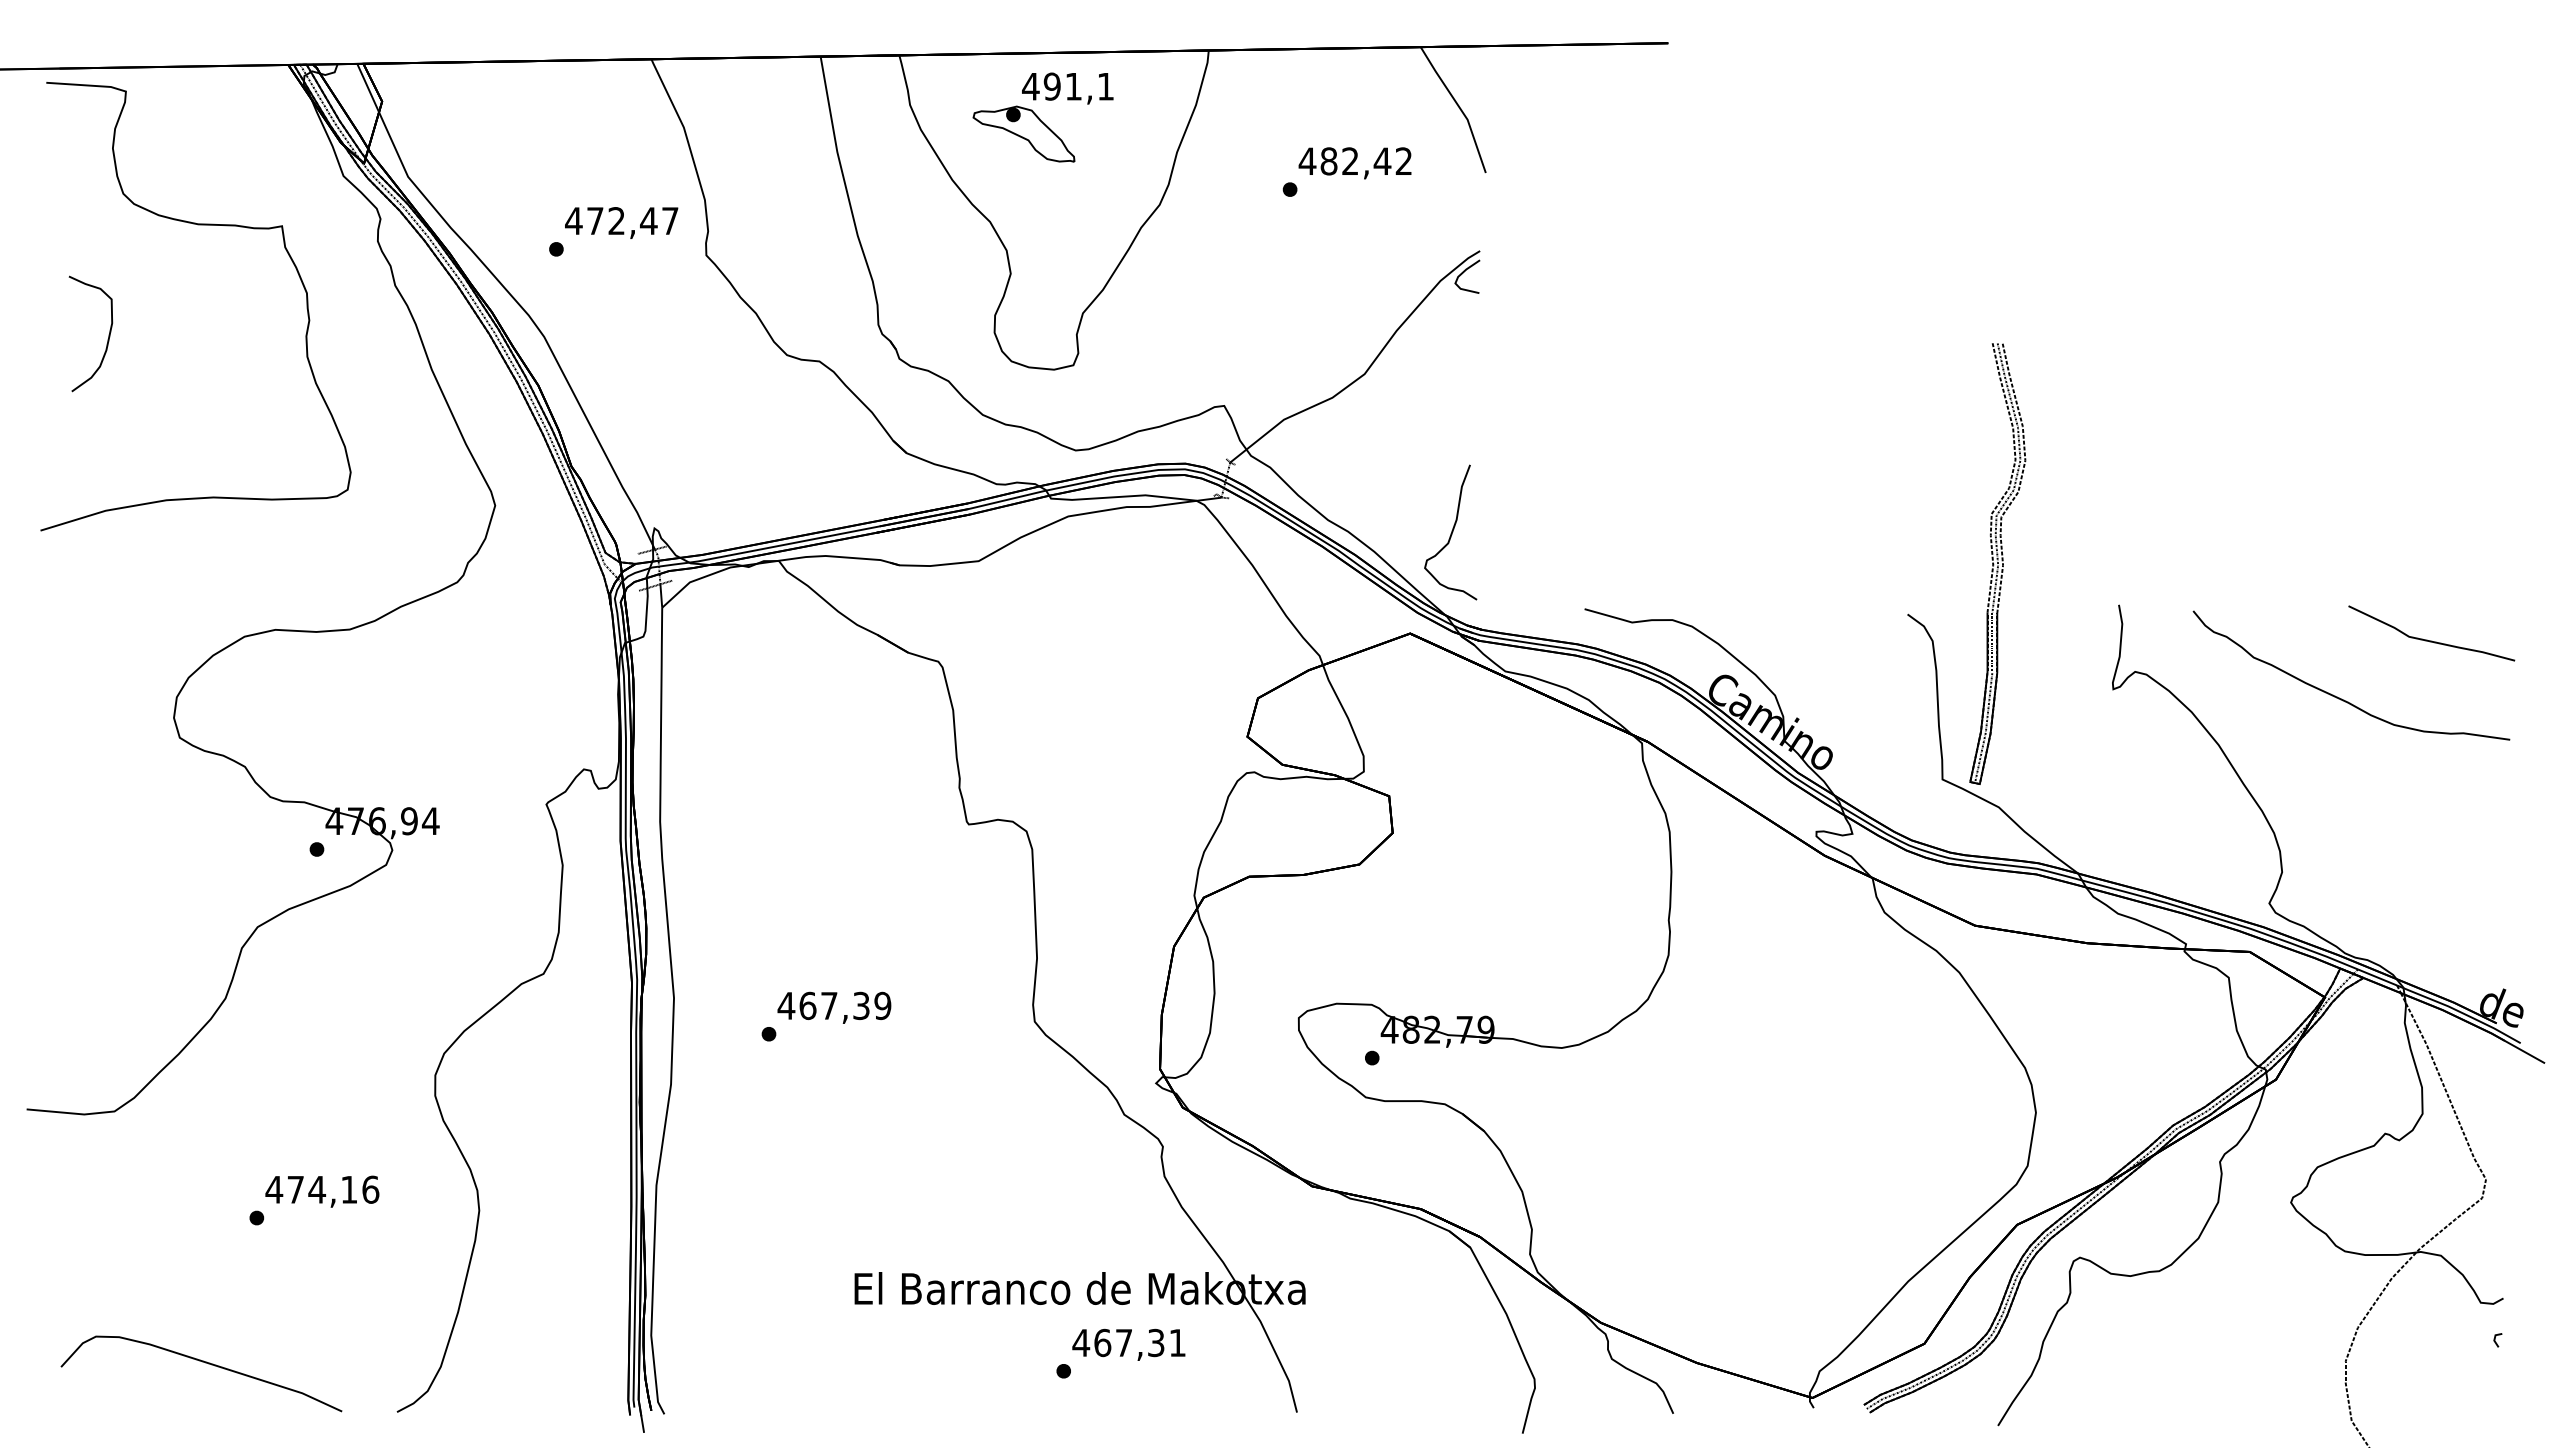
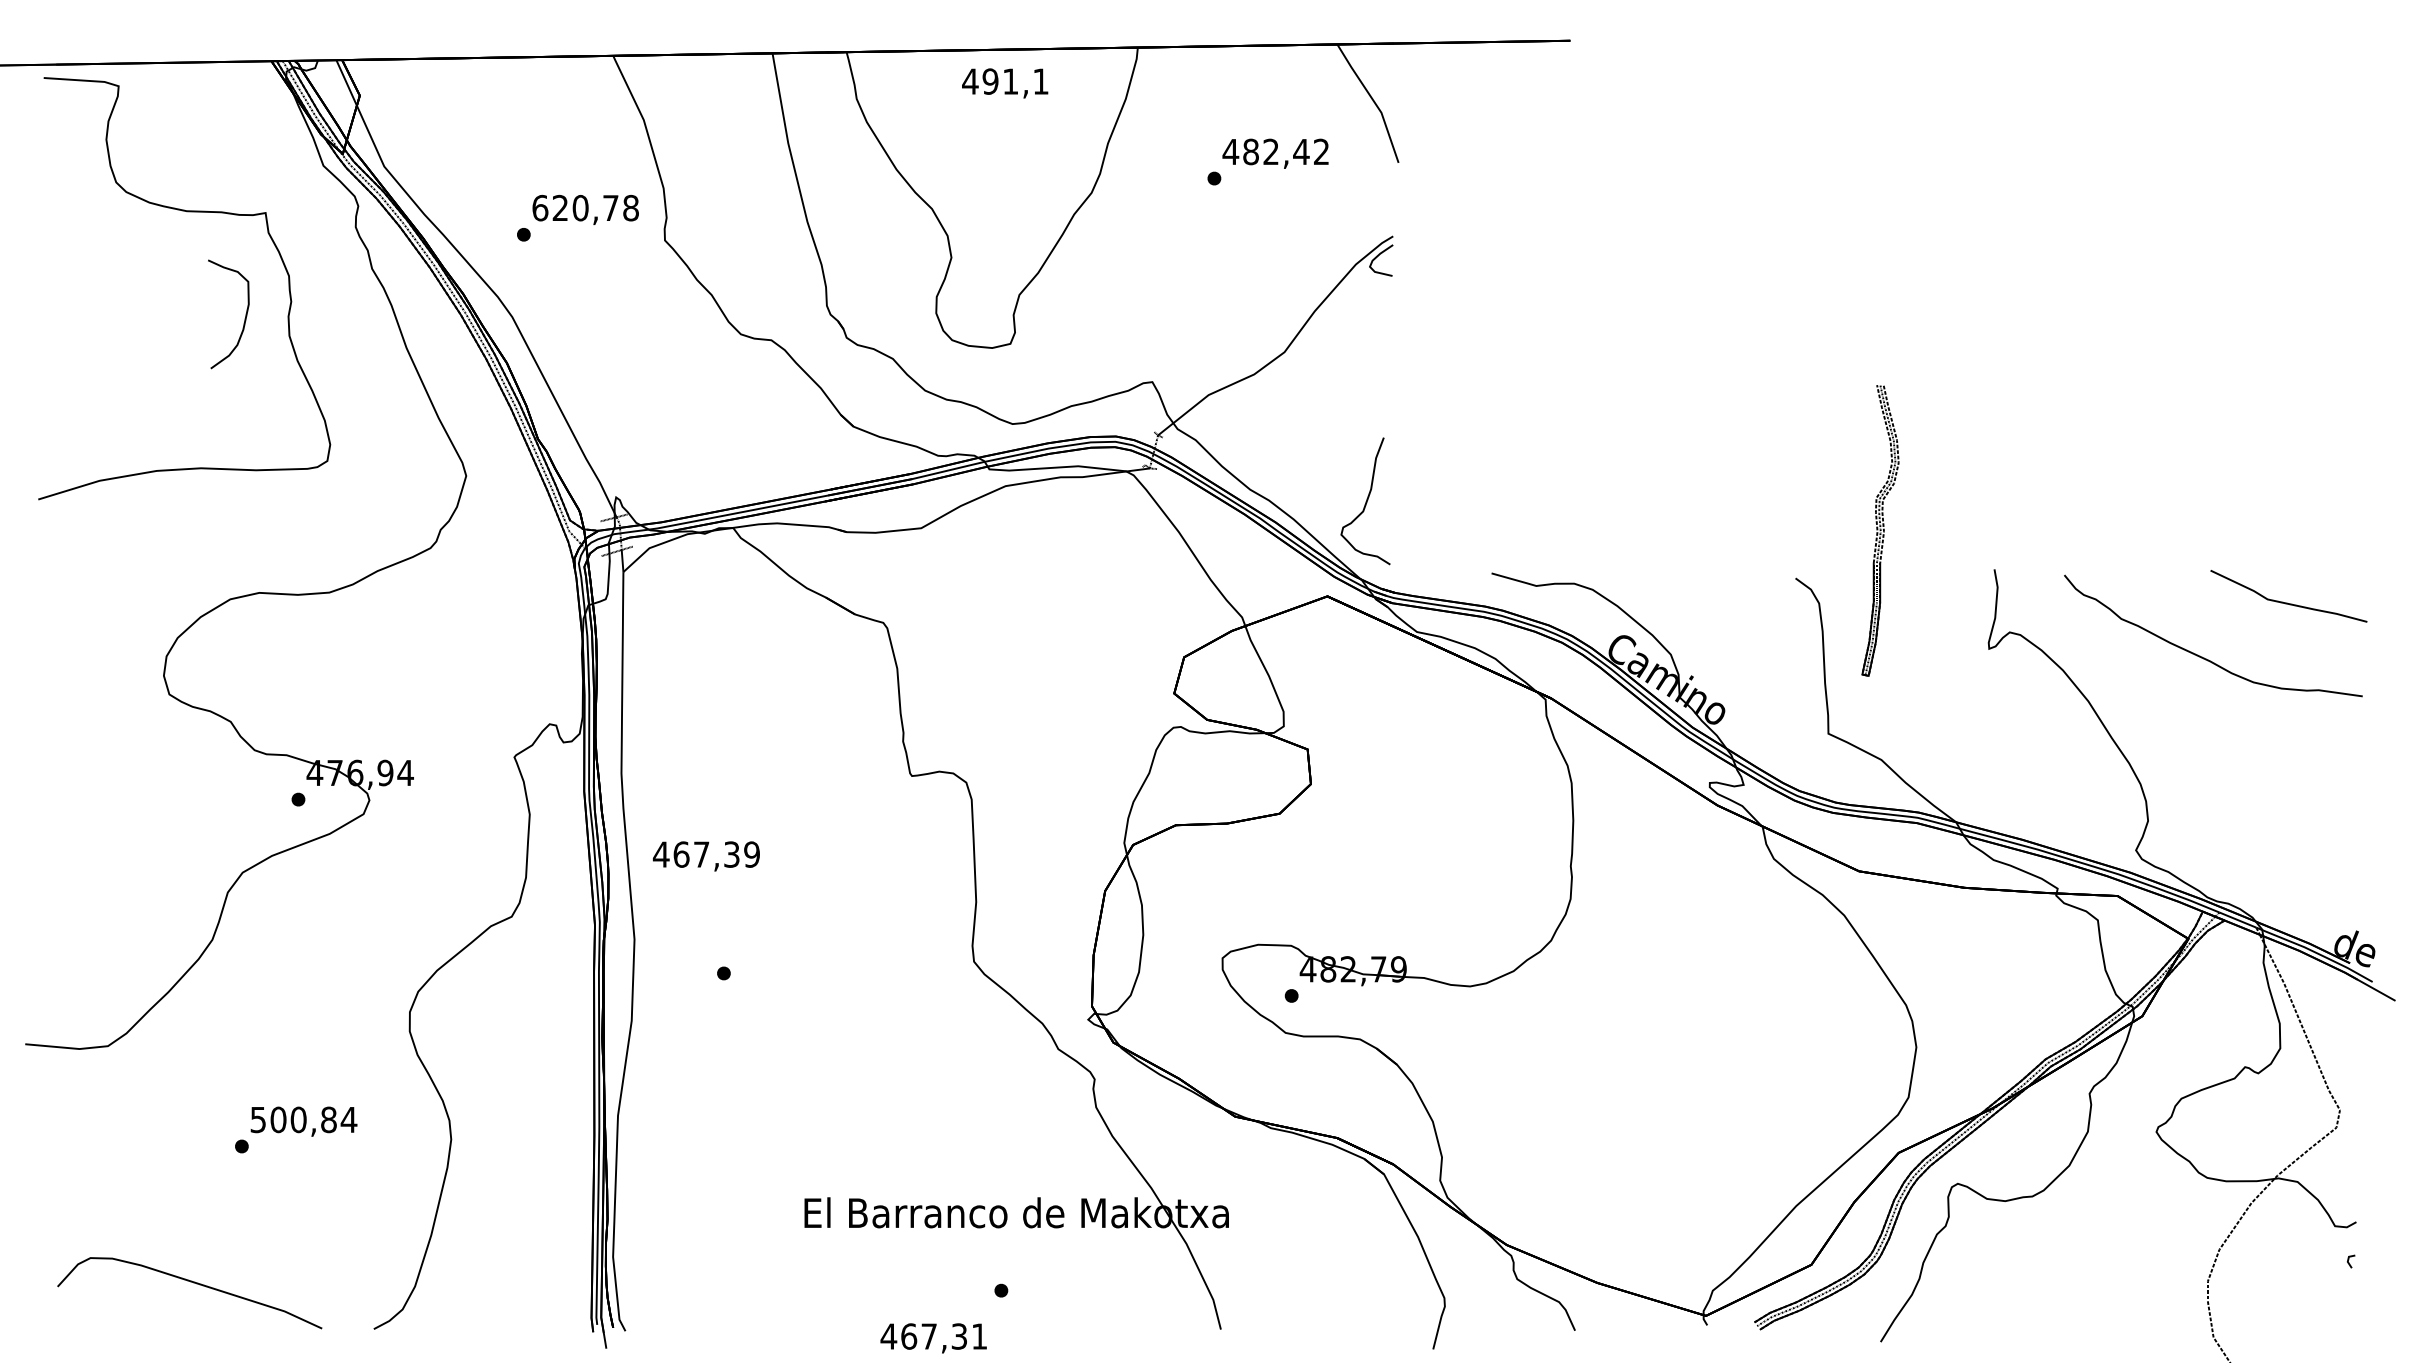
part: (1023, 133) -> (963, 125), removed
text: (621, 221) -> (585, 208), 472,47 -> 620,78
part: (108, 334) -> (245, 314), moved
part: (1997, 563) -> (1880, 530), size x0.7
text: (834, 1007) -> (706, 856), moved
text: (322, 1189) -> (303, 1119), 474,16 -> 500,84
text: (1128, 1344) -> (933, 1337), moved

